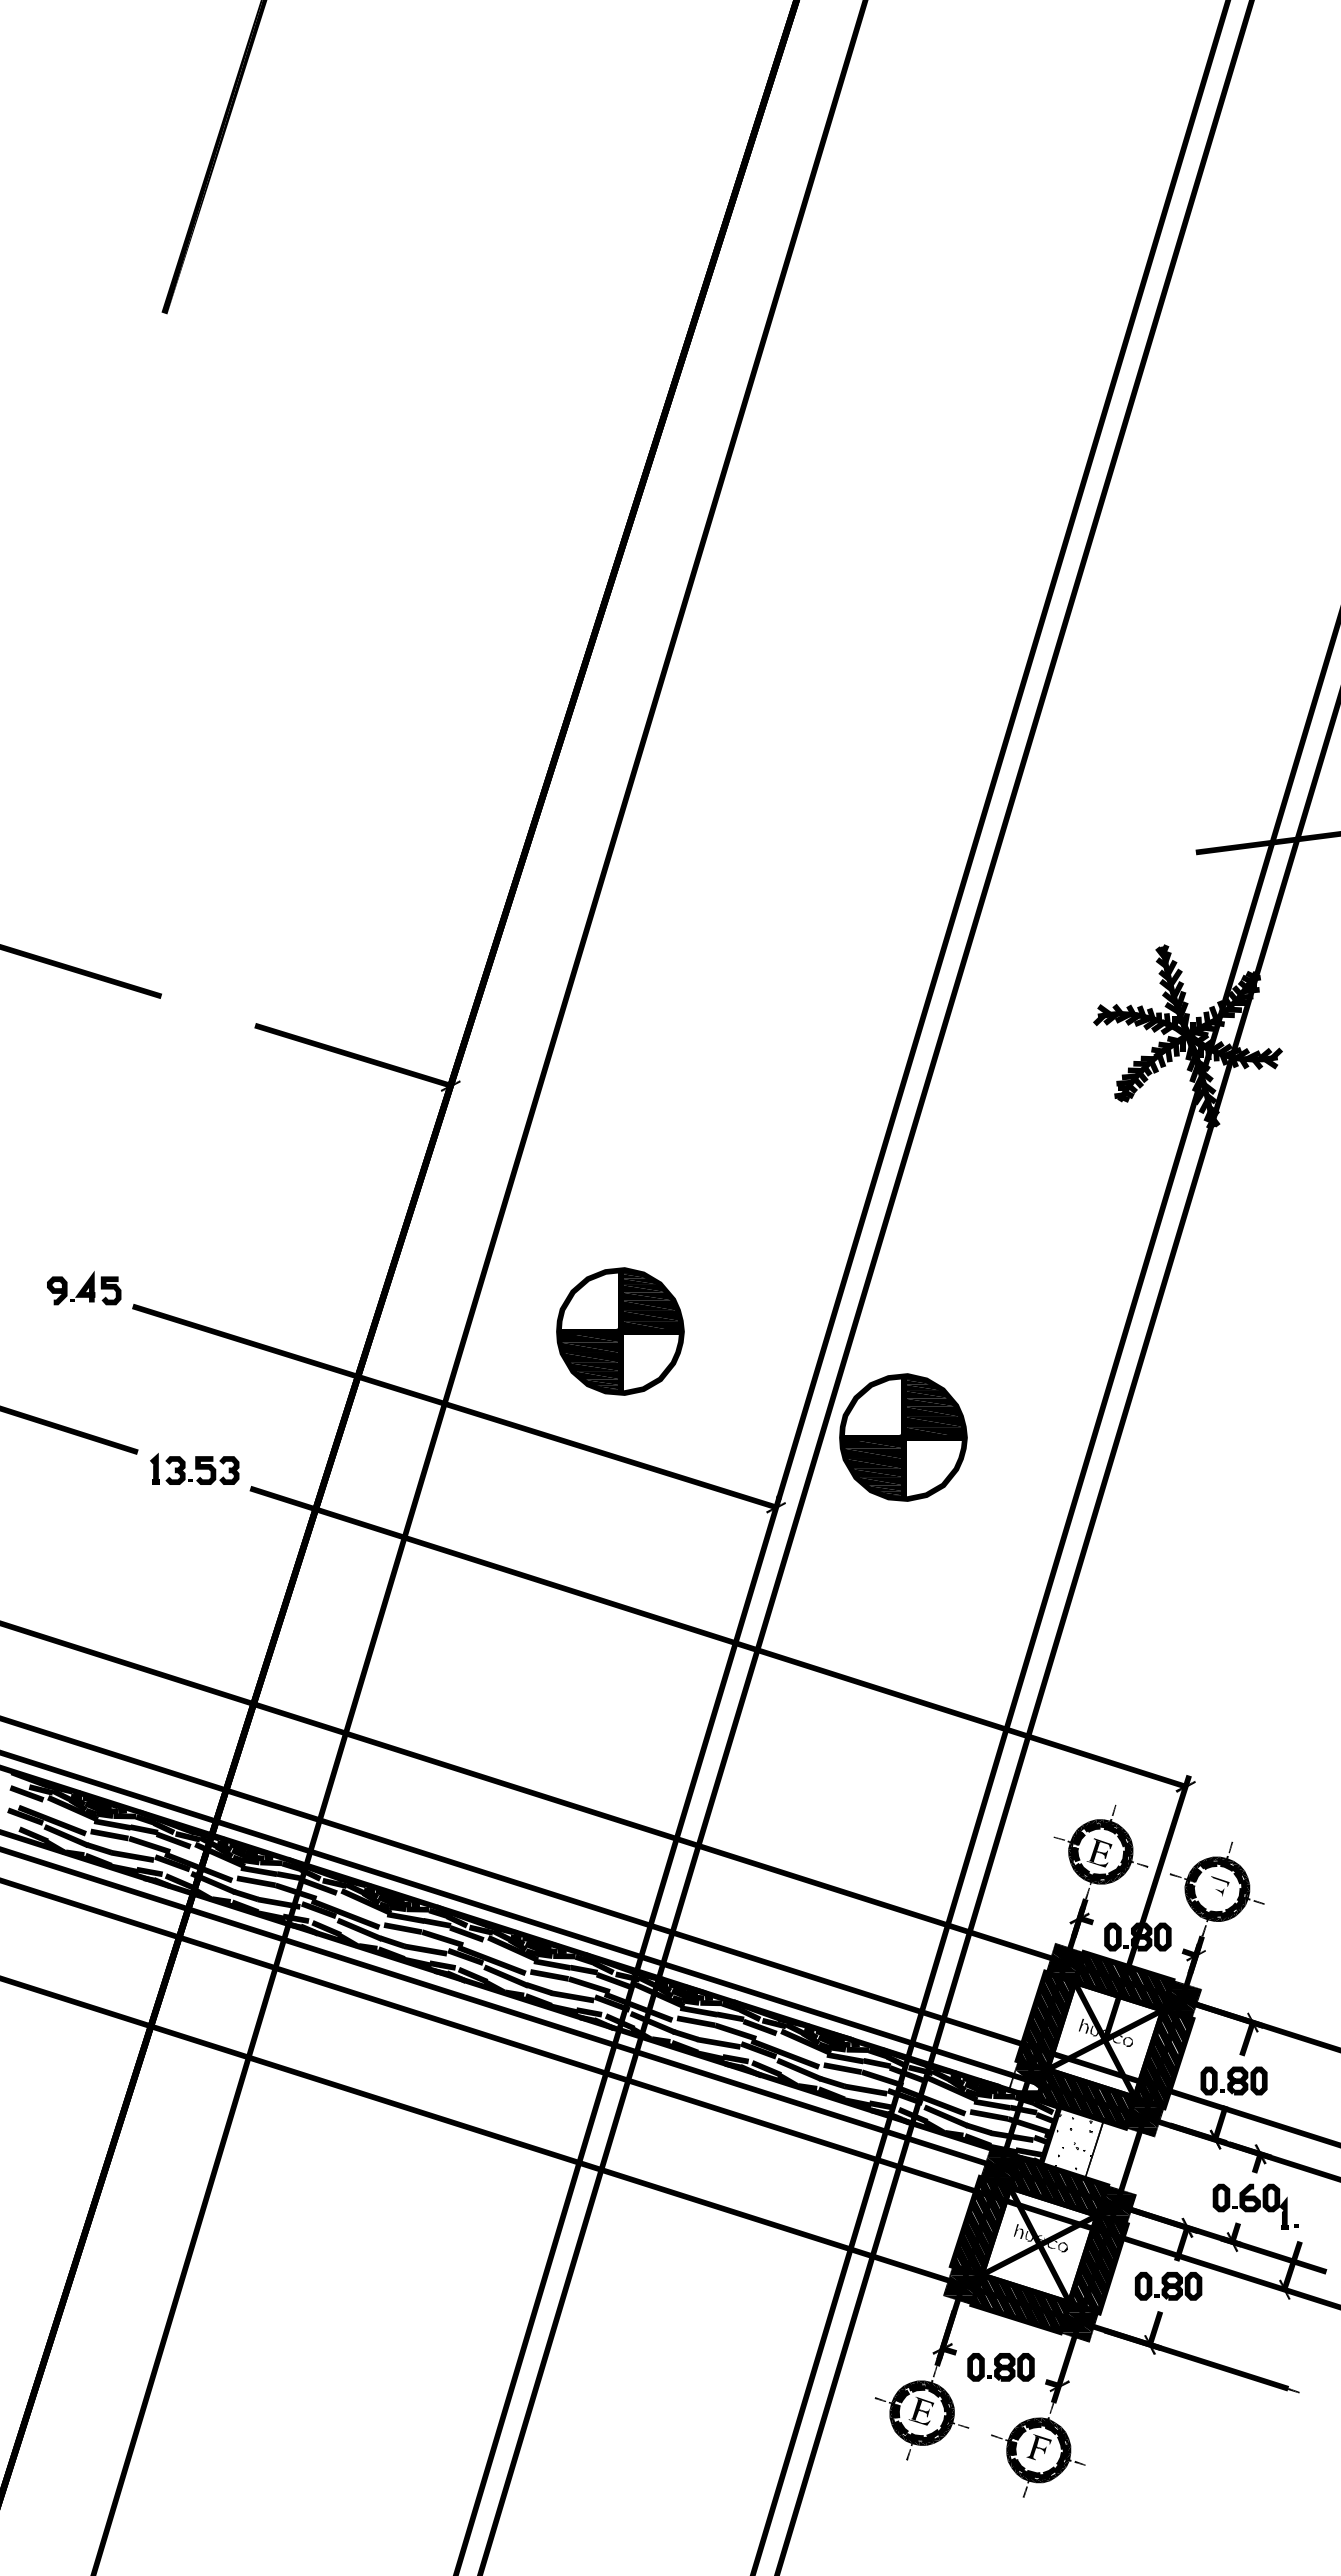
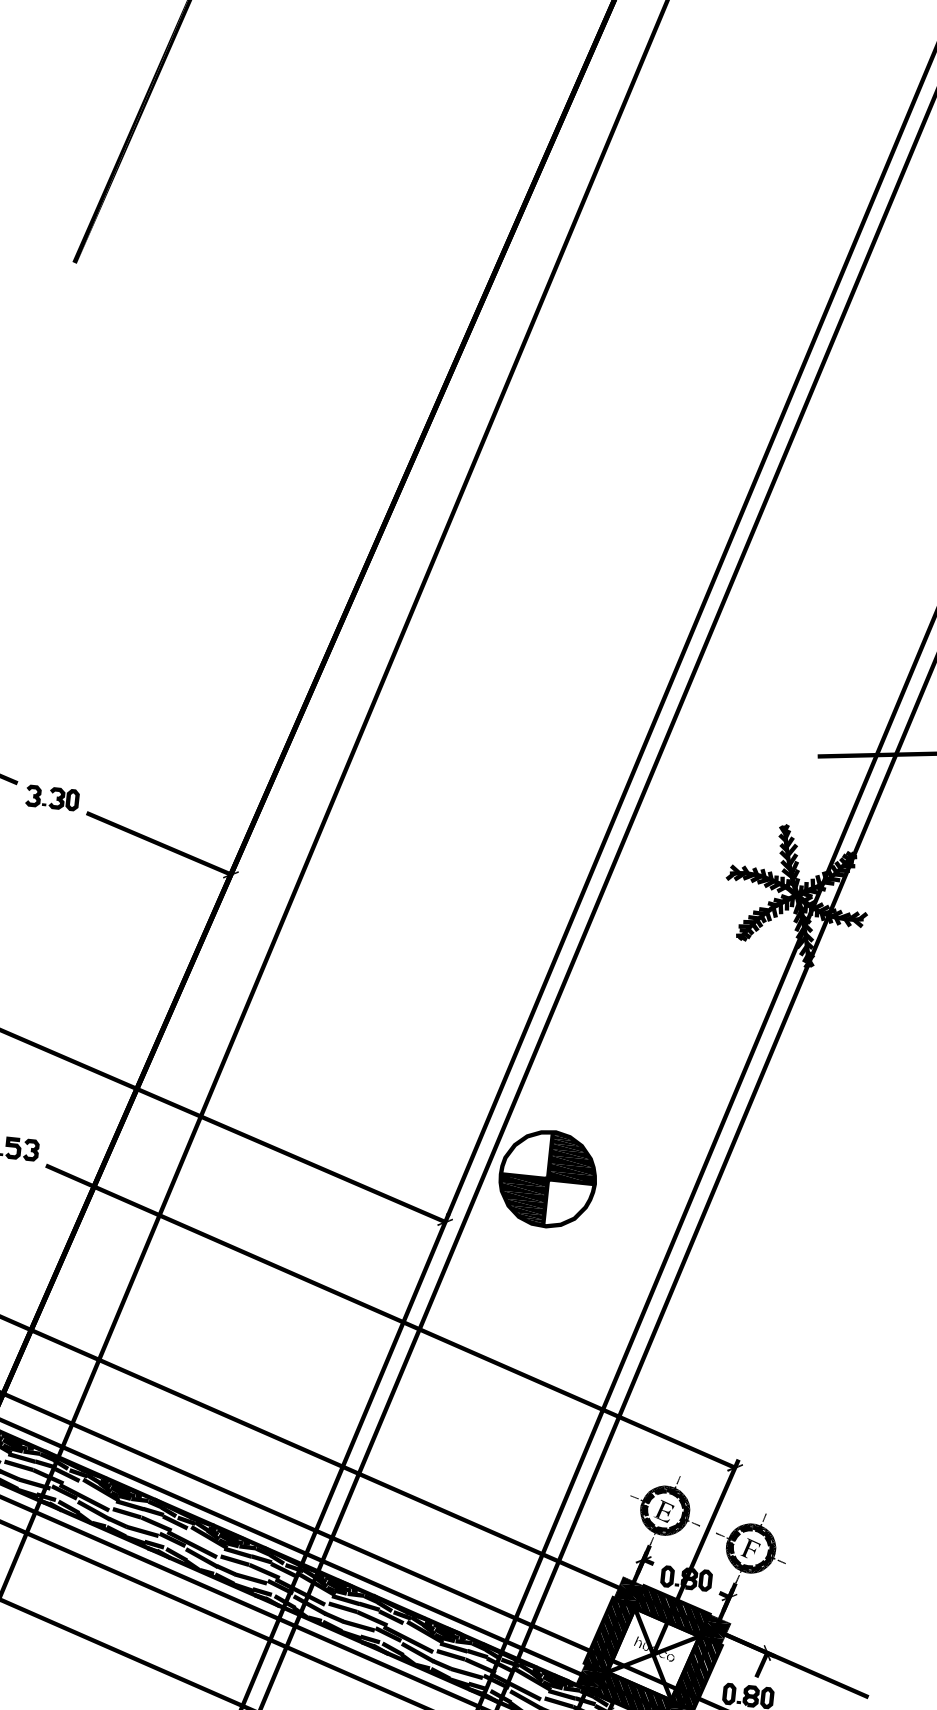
part: (208, 1010) -> (52, 797), added
part: (620, 1331) -> (340, 1075), removed
fill: (1214, 1890) -> (748, 1549), added
fill: (1024, 2080) -> (588, 1678), added

